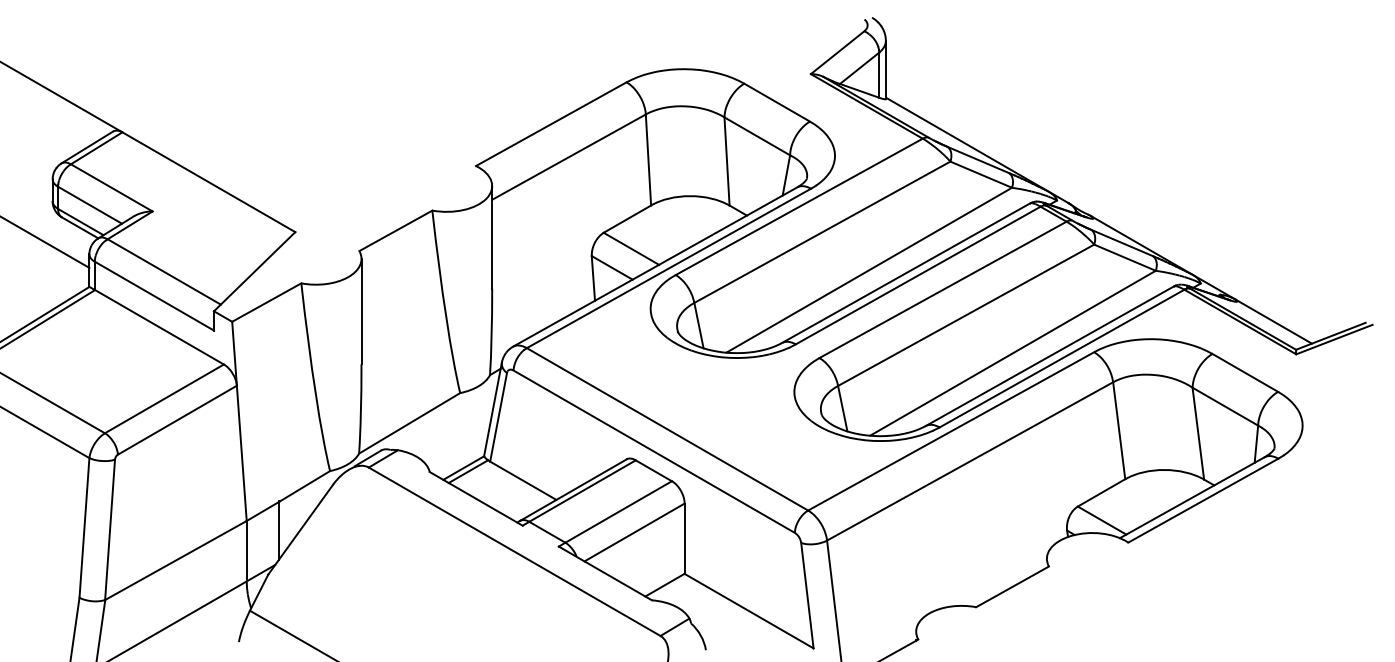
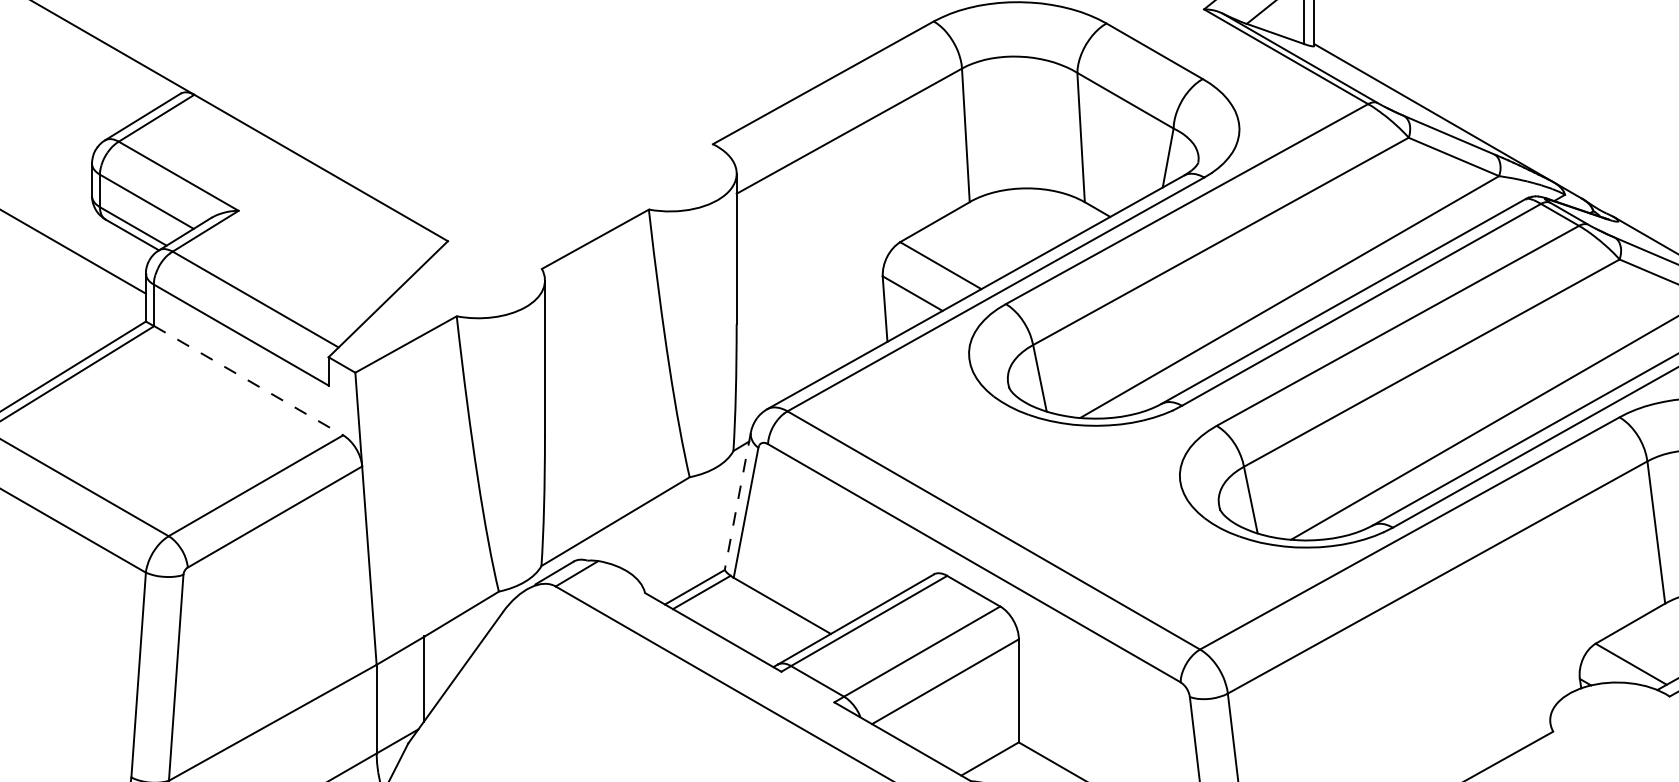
line: (159, 327) -> (248, 381), solid -> dashed
line: (493, 409) -> (738, 501), solid -> dashed

